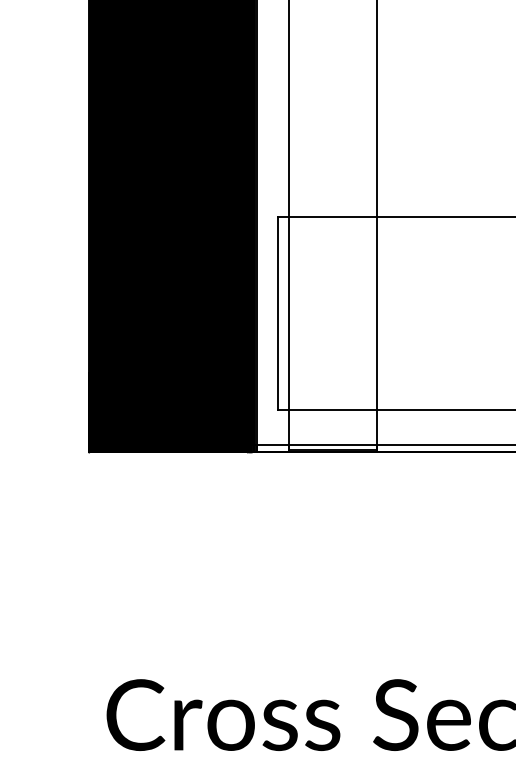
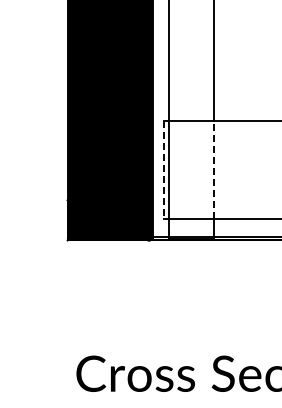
line: (376, 312) -> (213, 169), solid -> dashed
line: (278, 314) -> (163, 170), solid -> dashed

